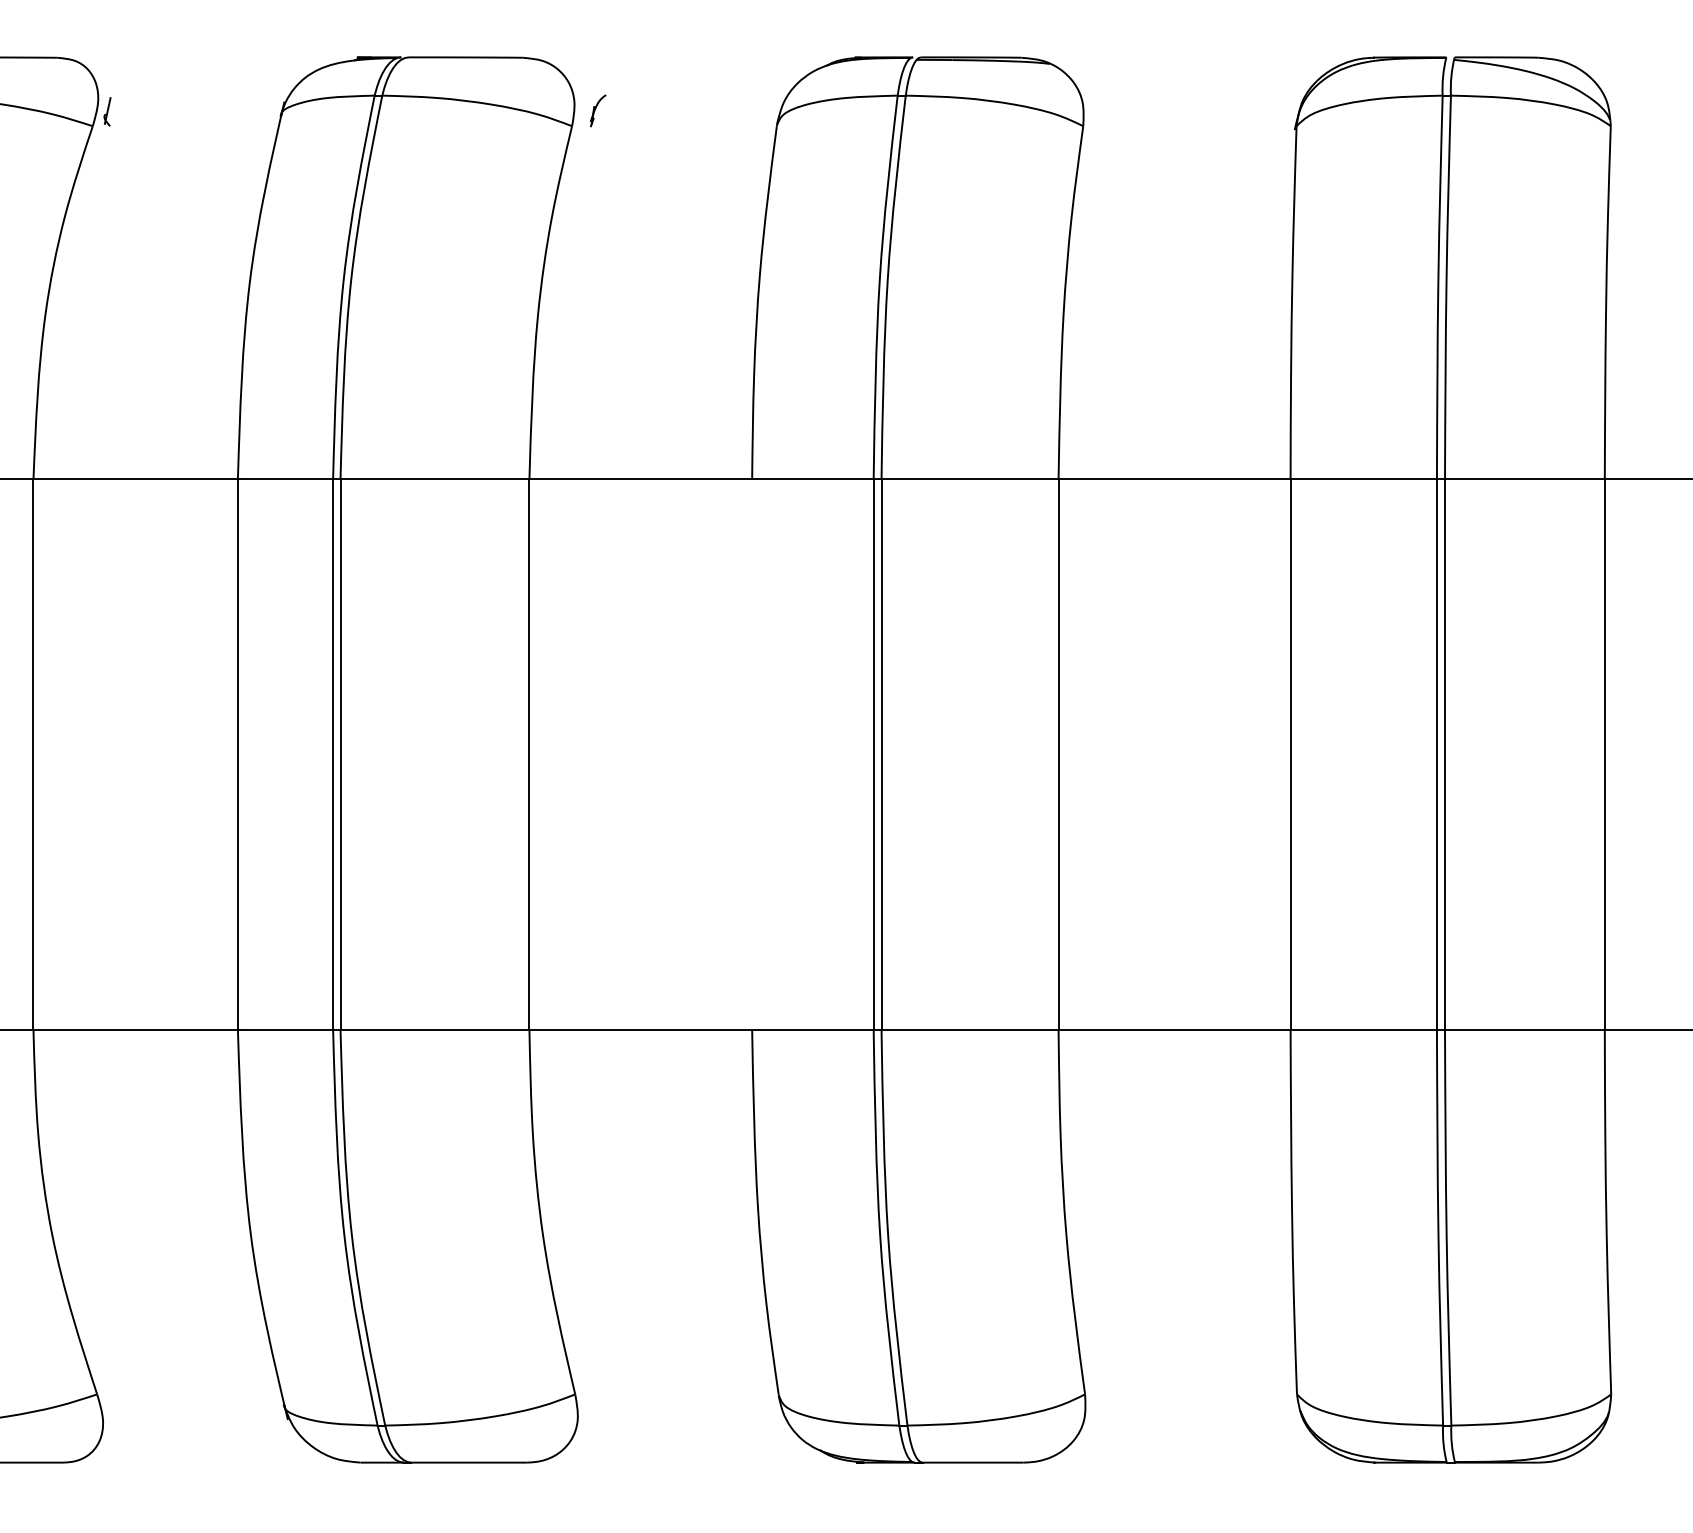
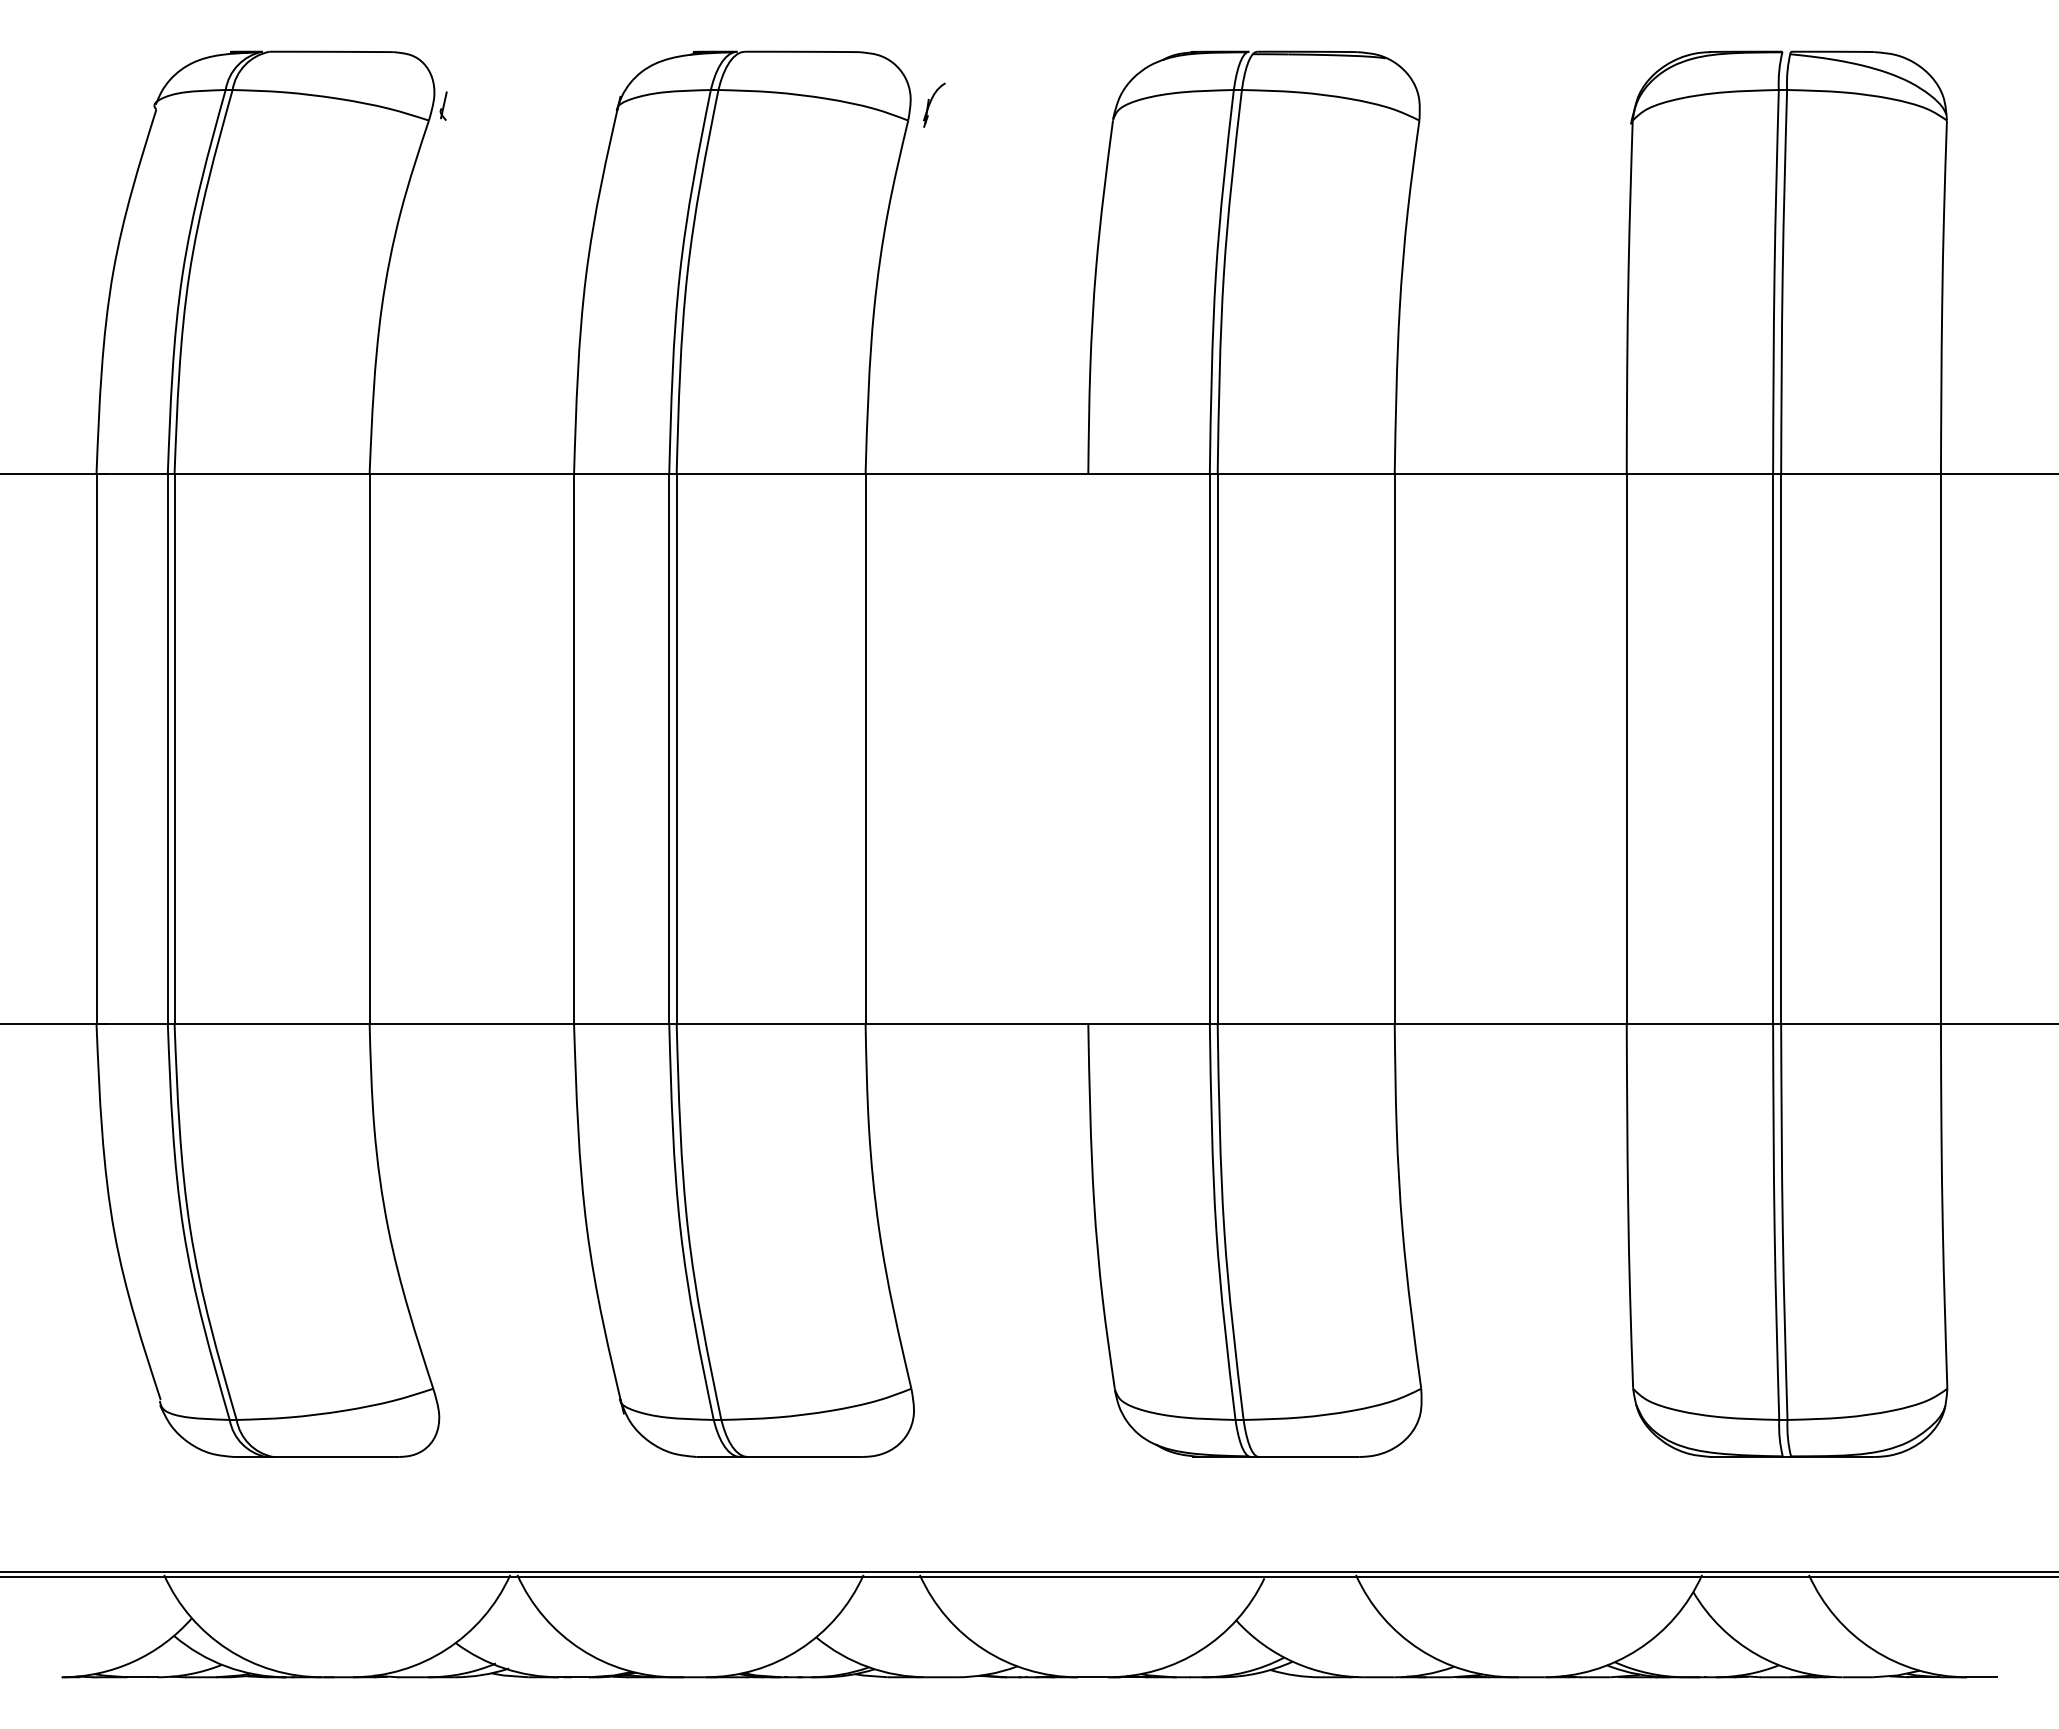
part: (598, 110) -> (934, 104), size x1.4

